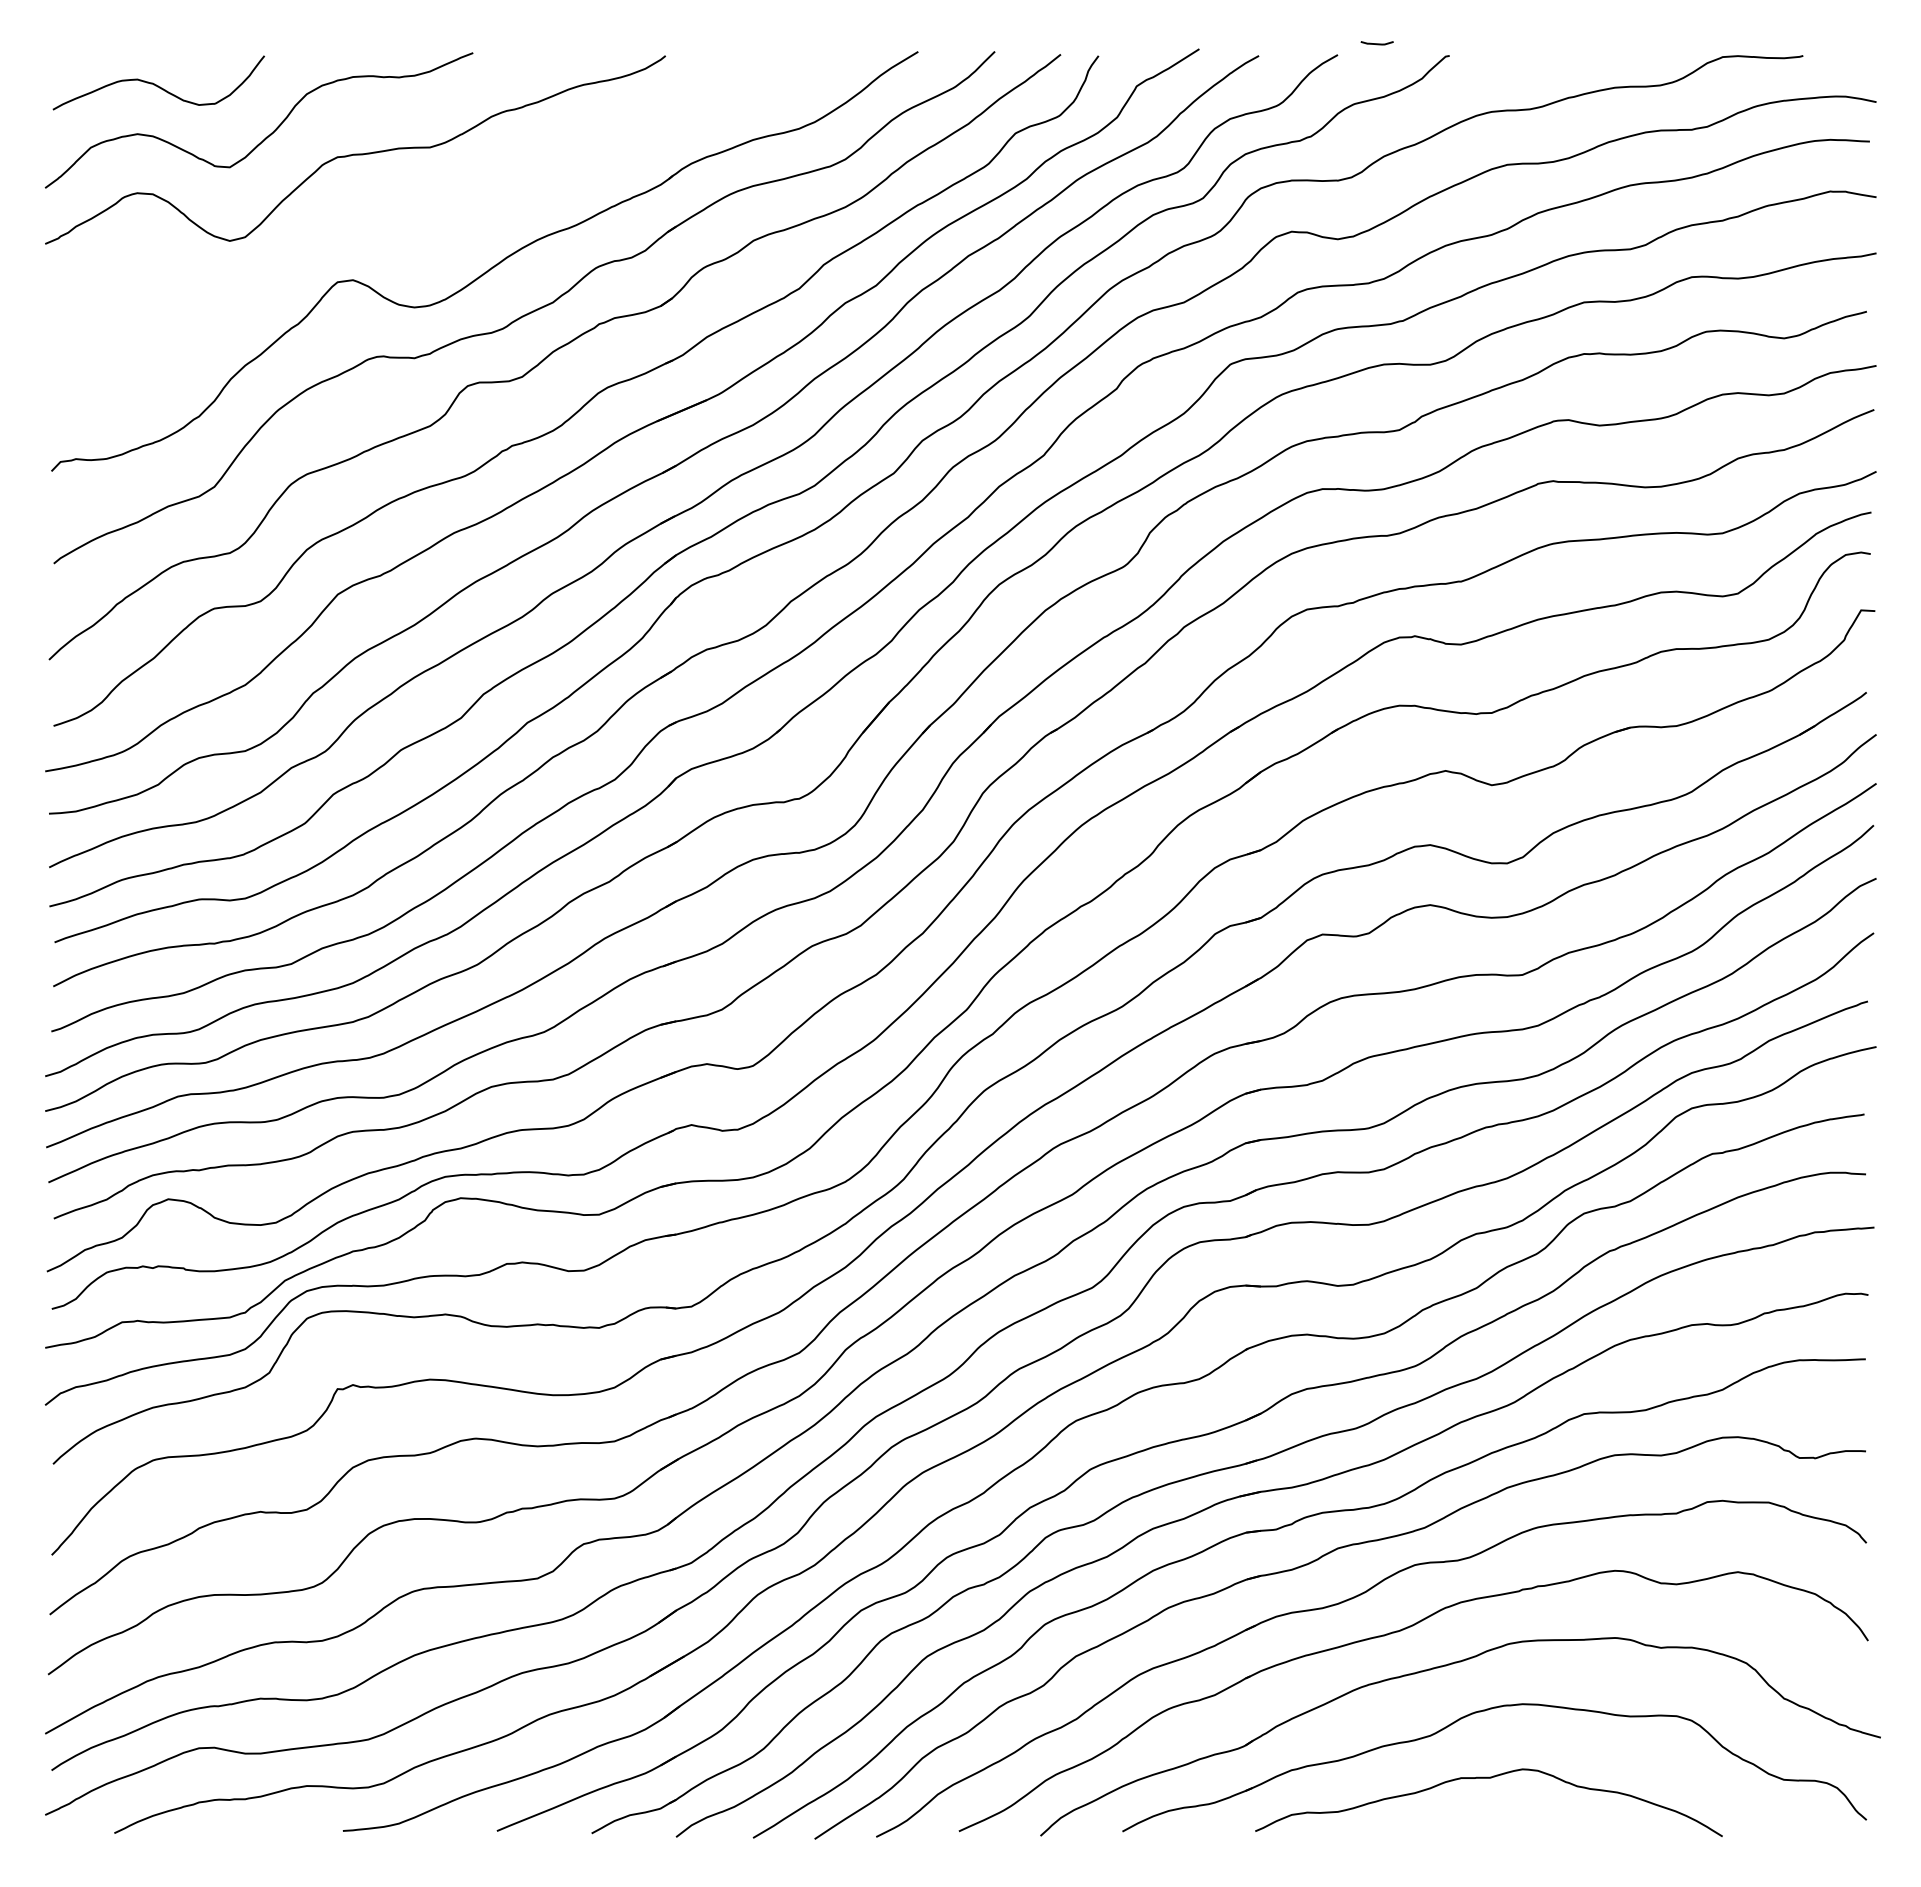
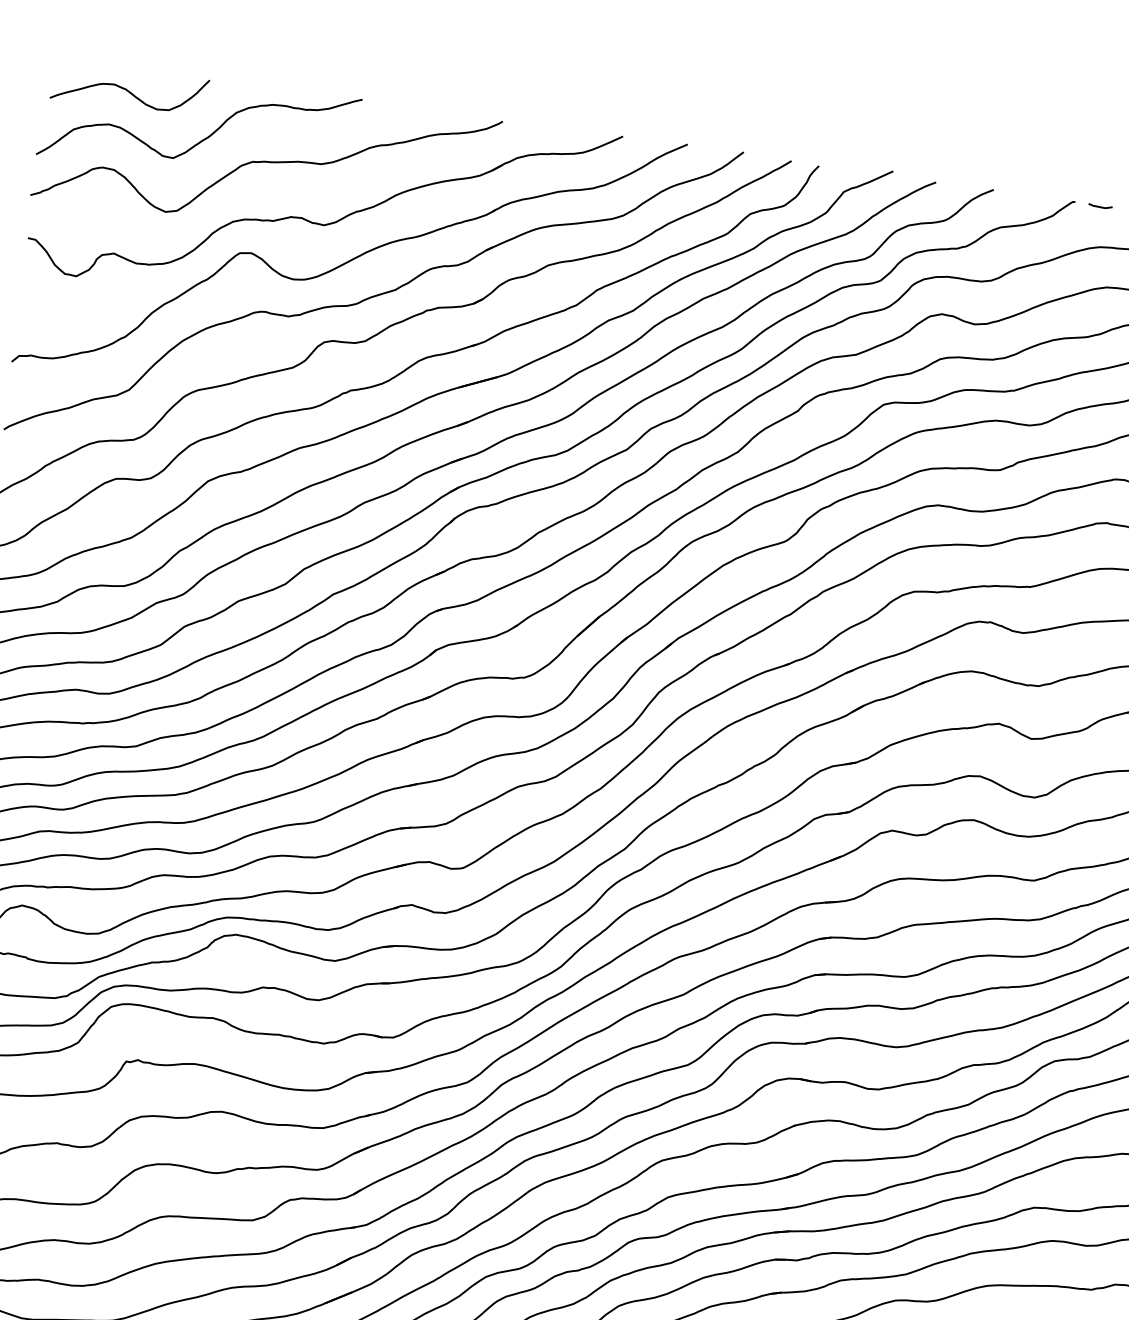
curve: (1376, 43) -> (1099, 206), moved
part: (450, 225) -> (328, 223), added

